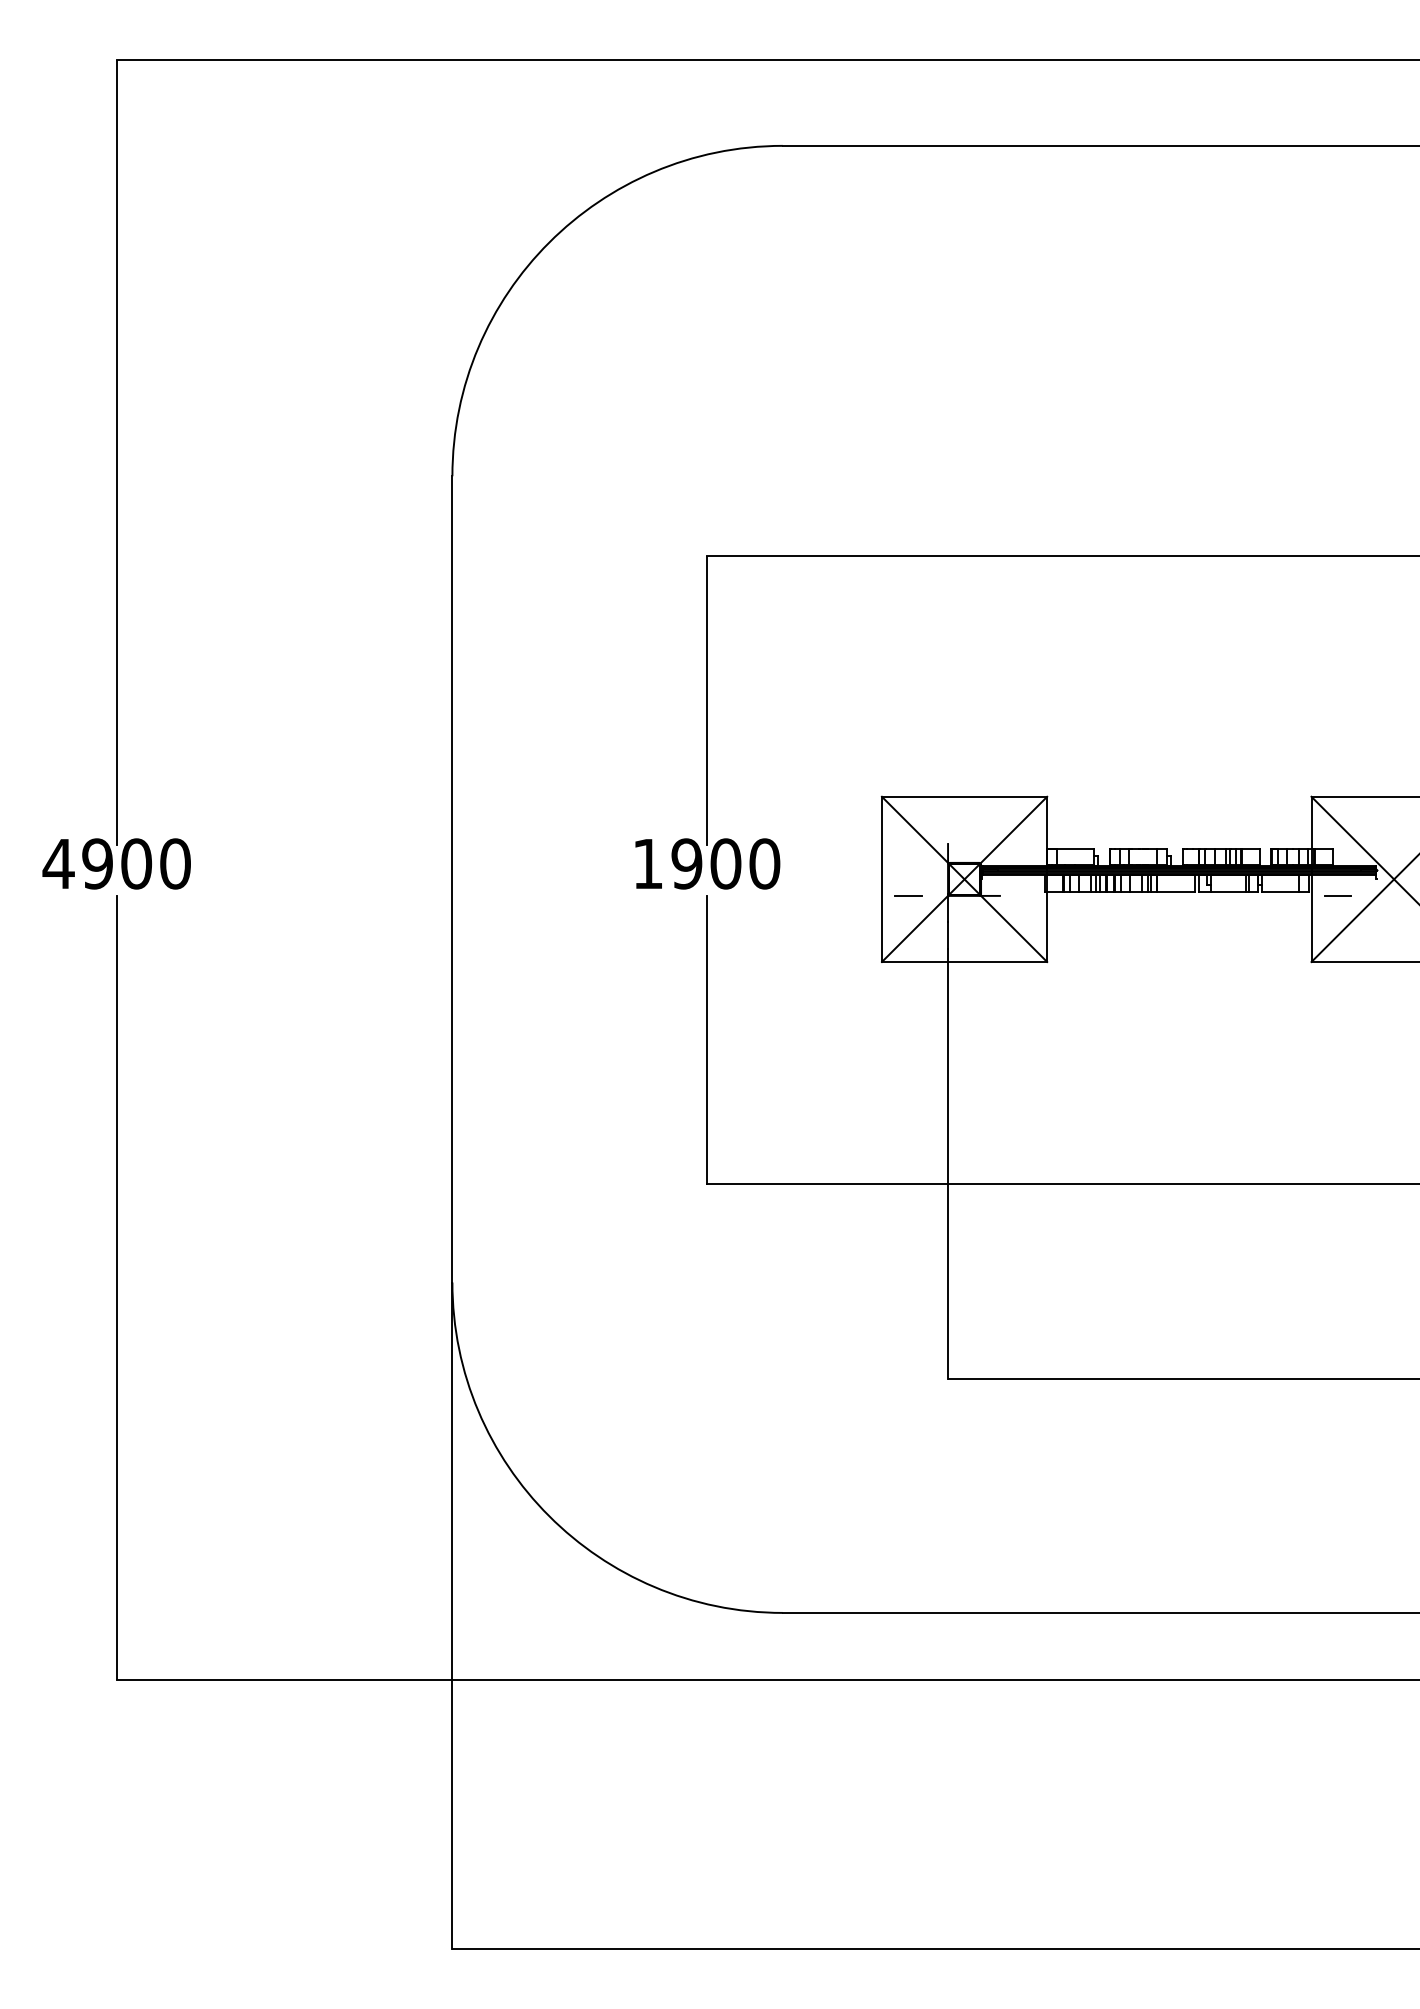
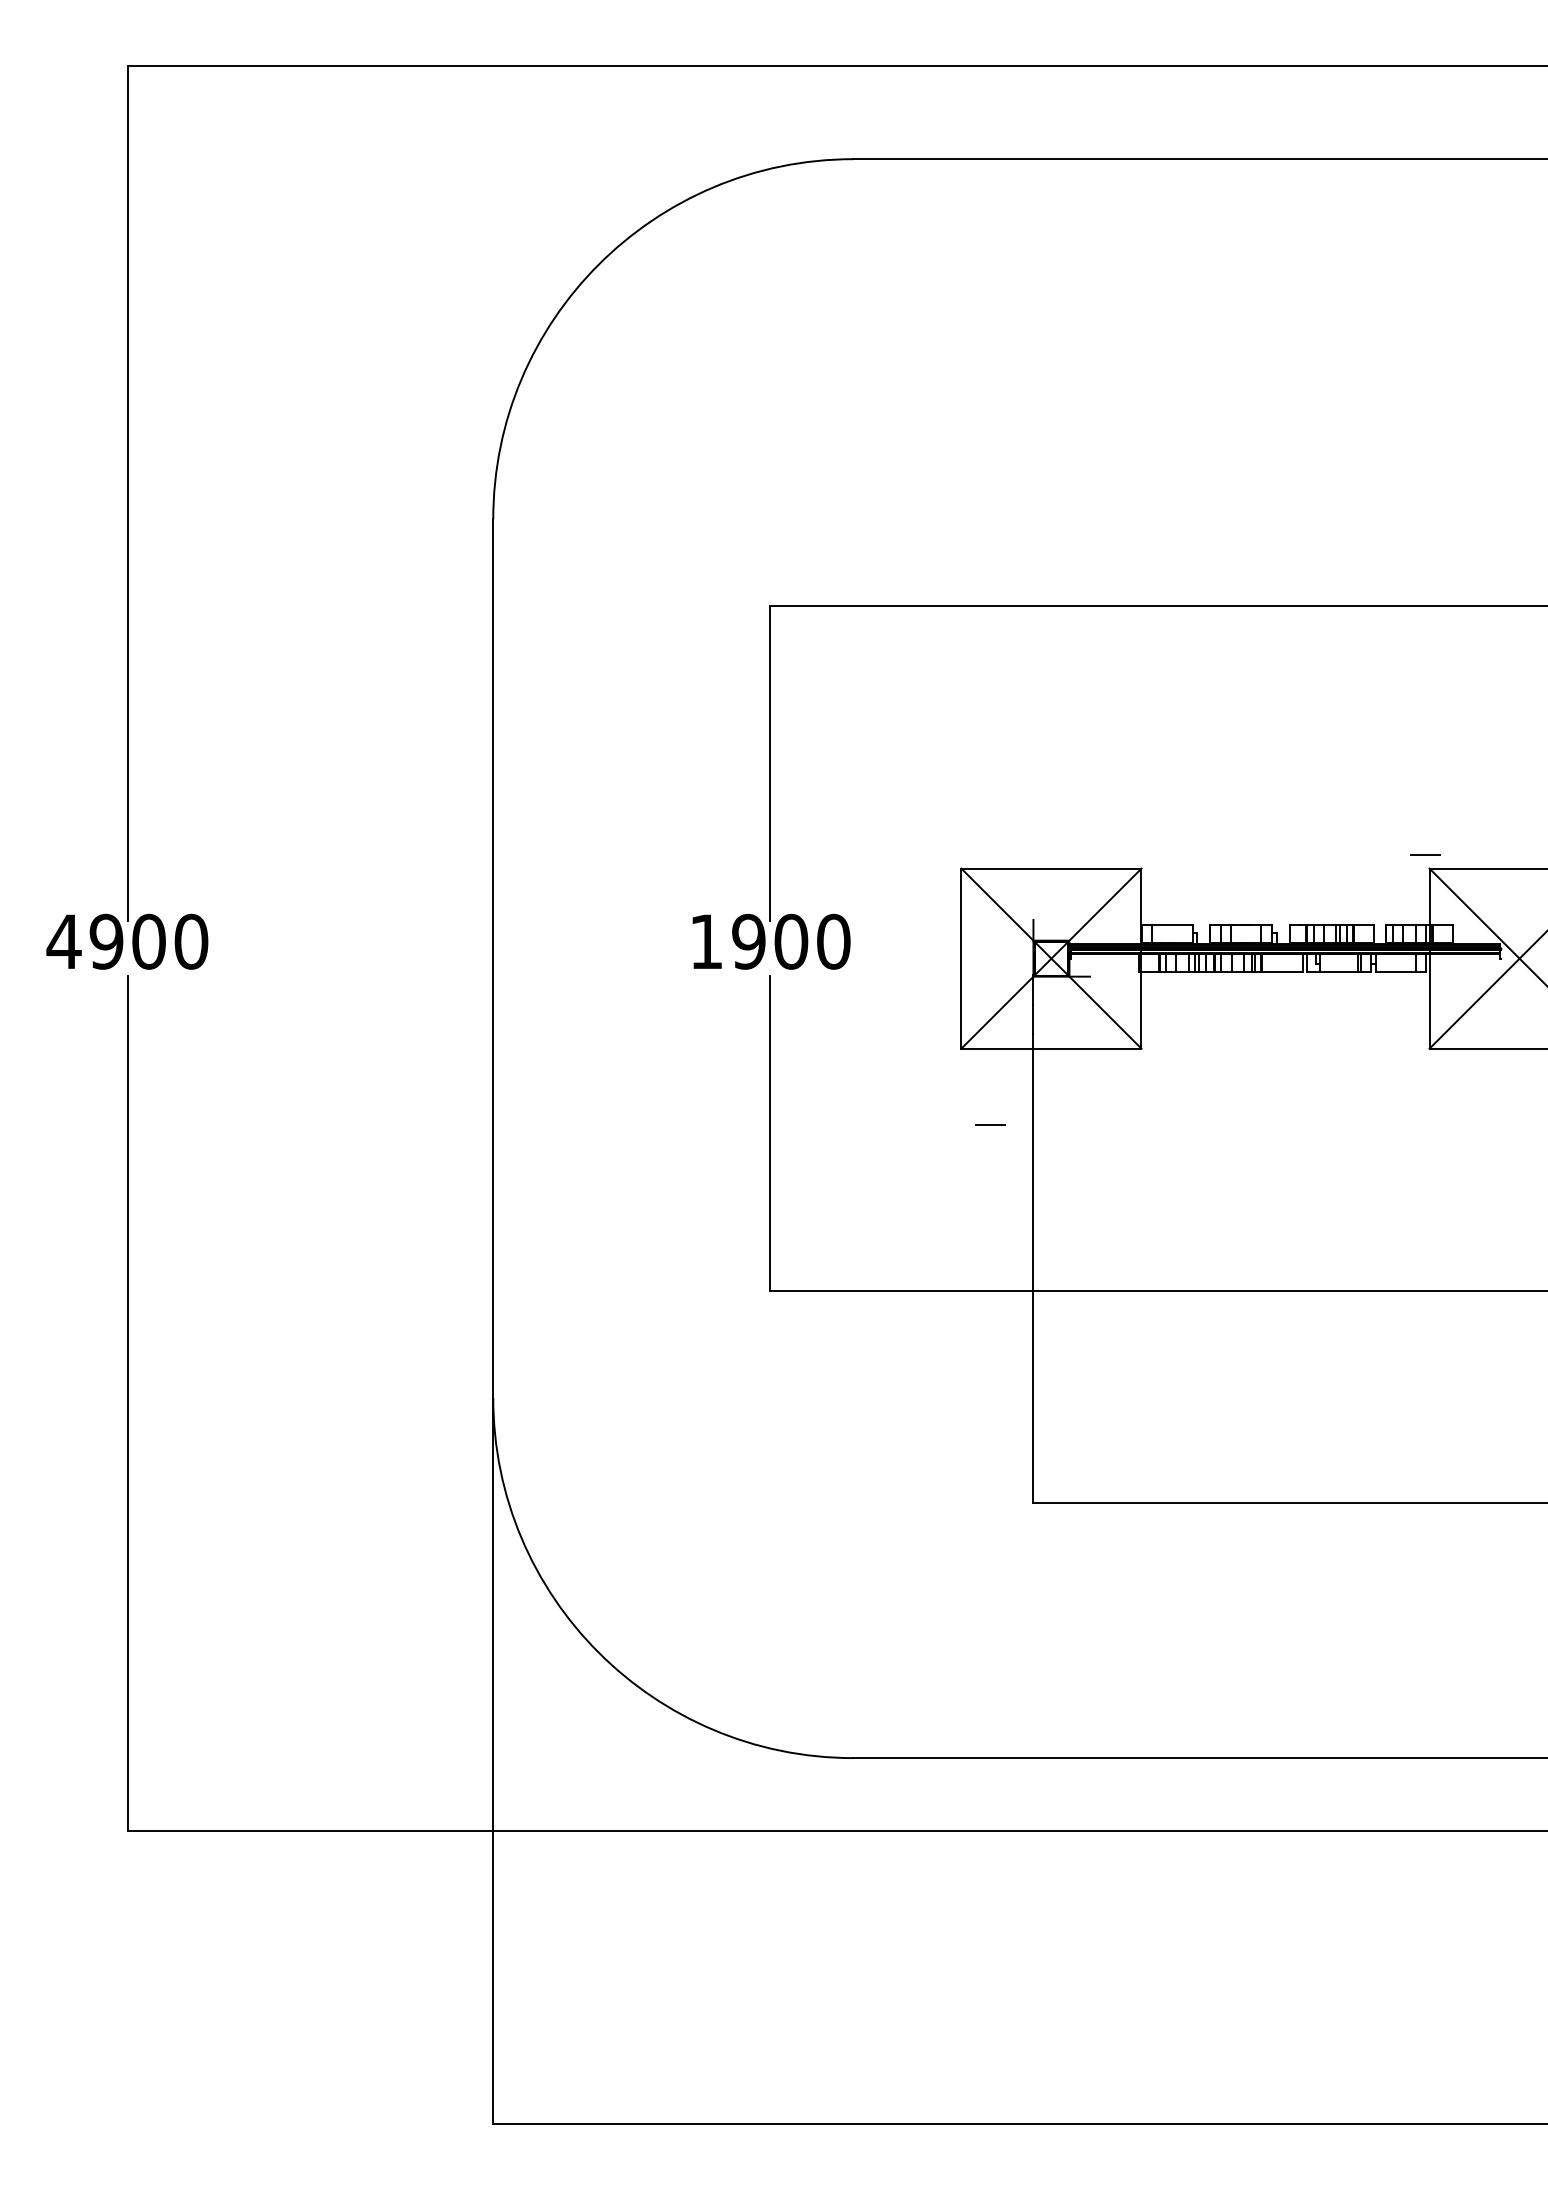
line: (908, 895) -> (990, 1124), moved
line: (1337, 895) -> (1425, 854), moved

